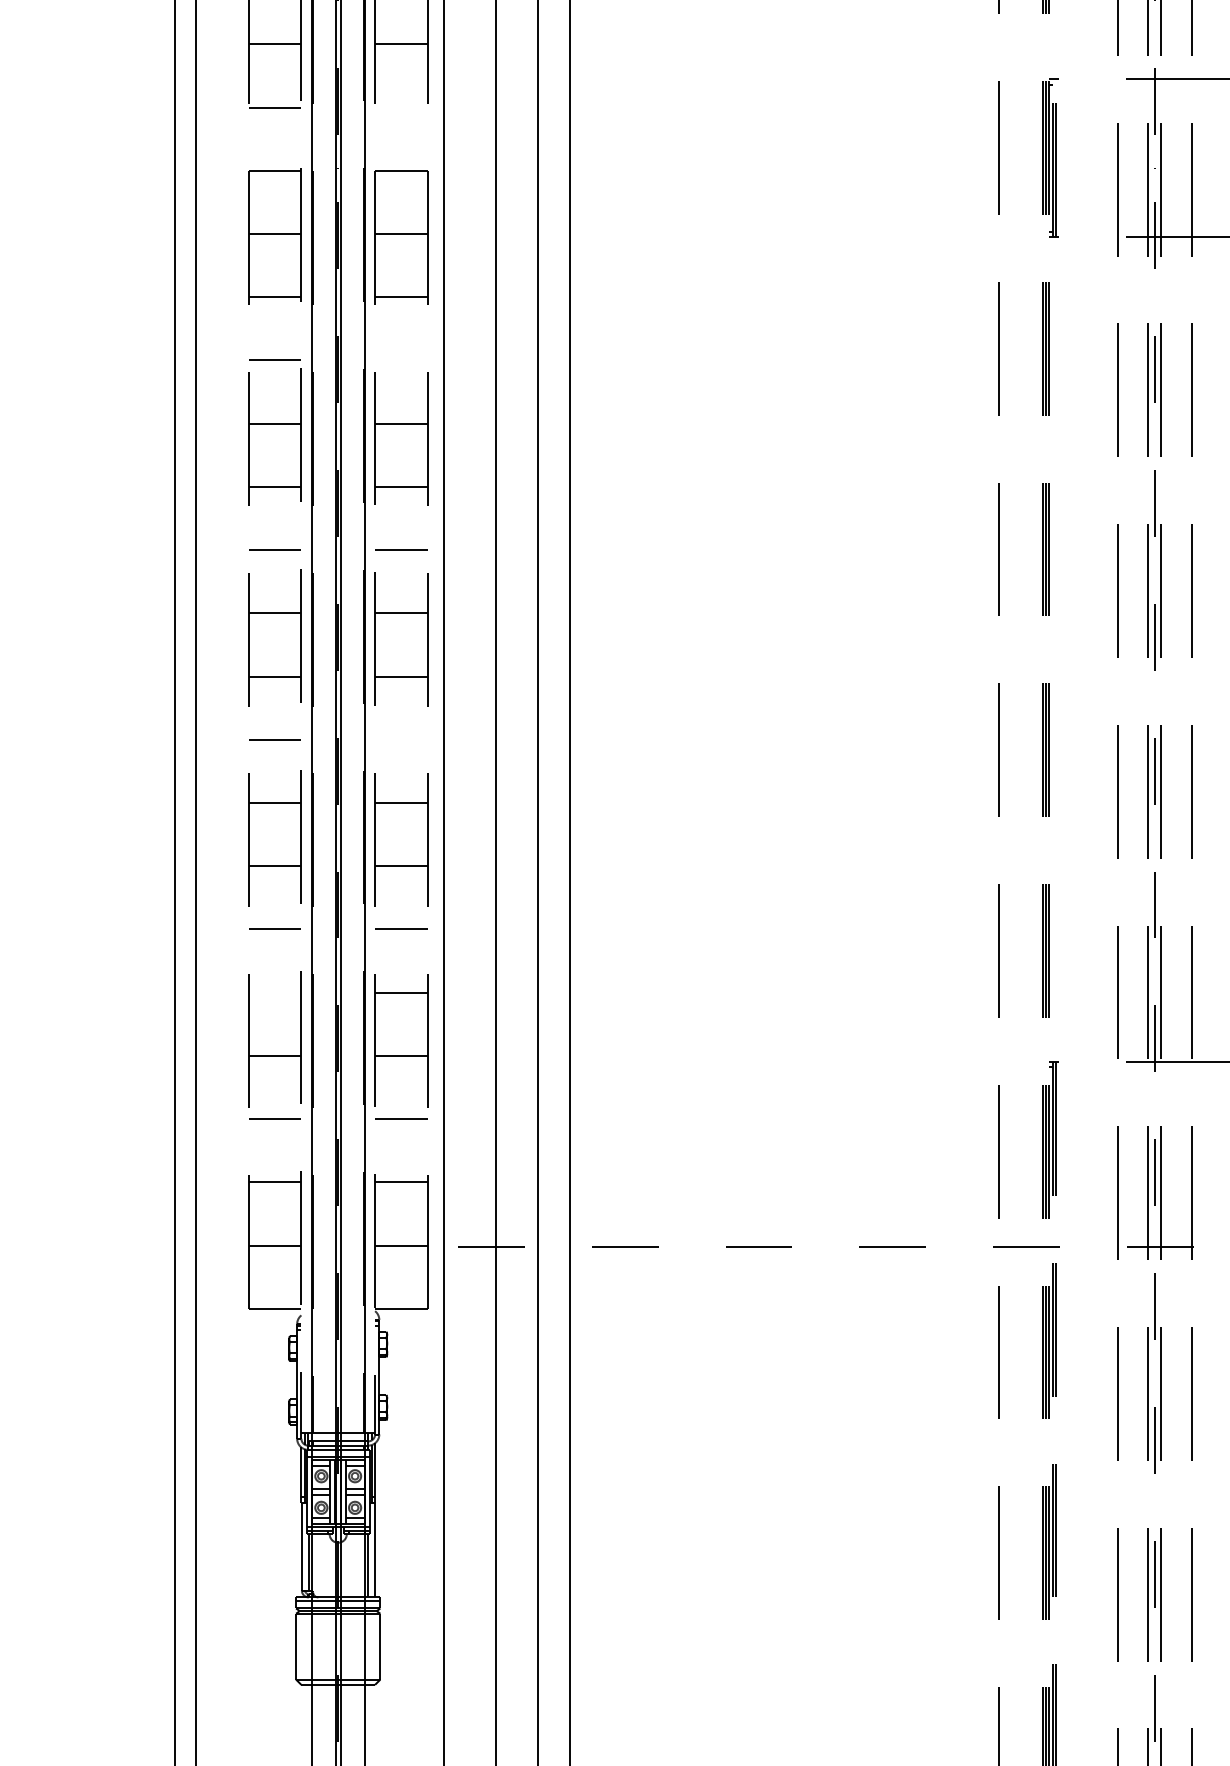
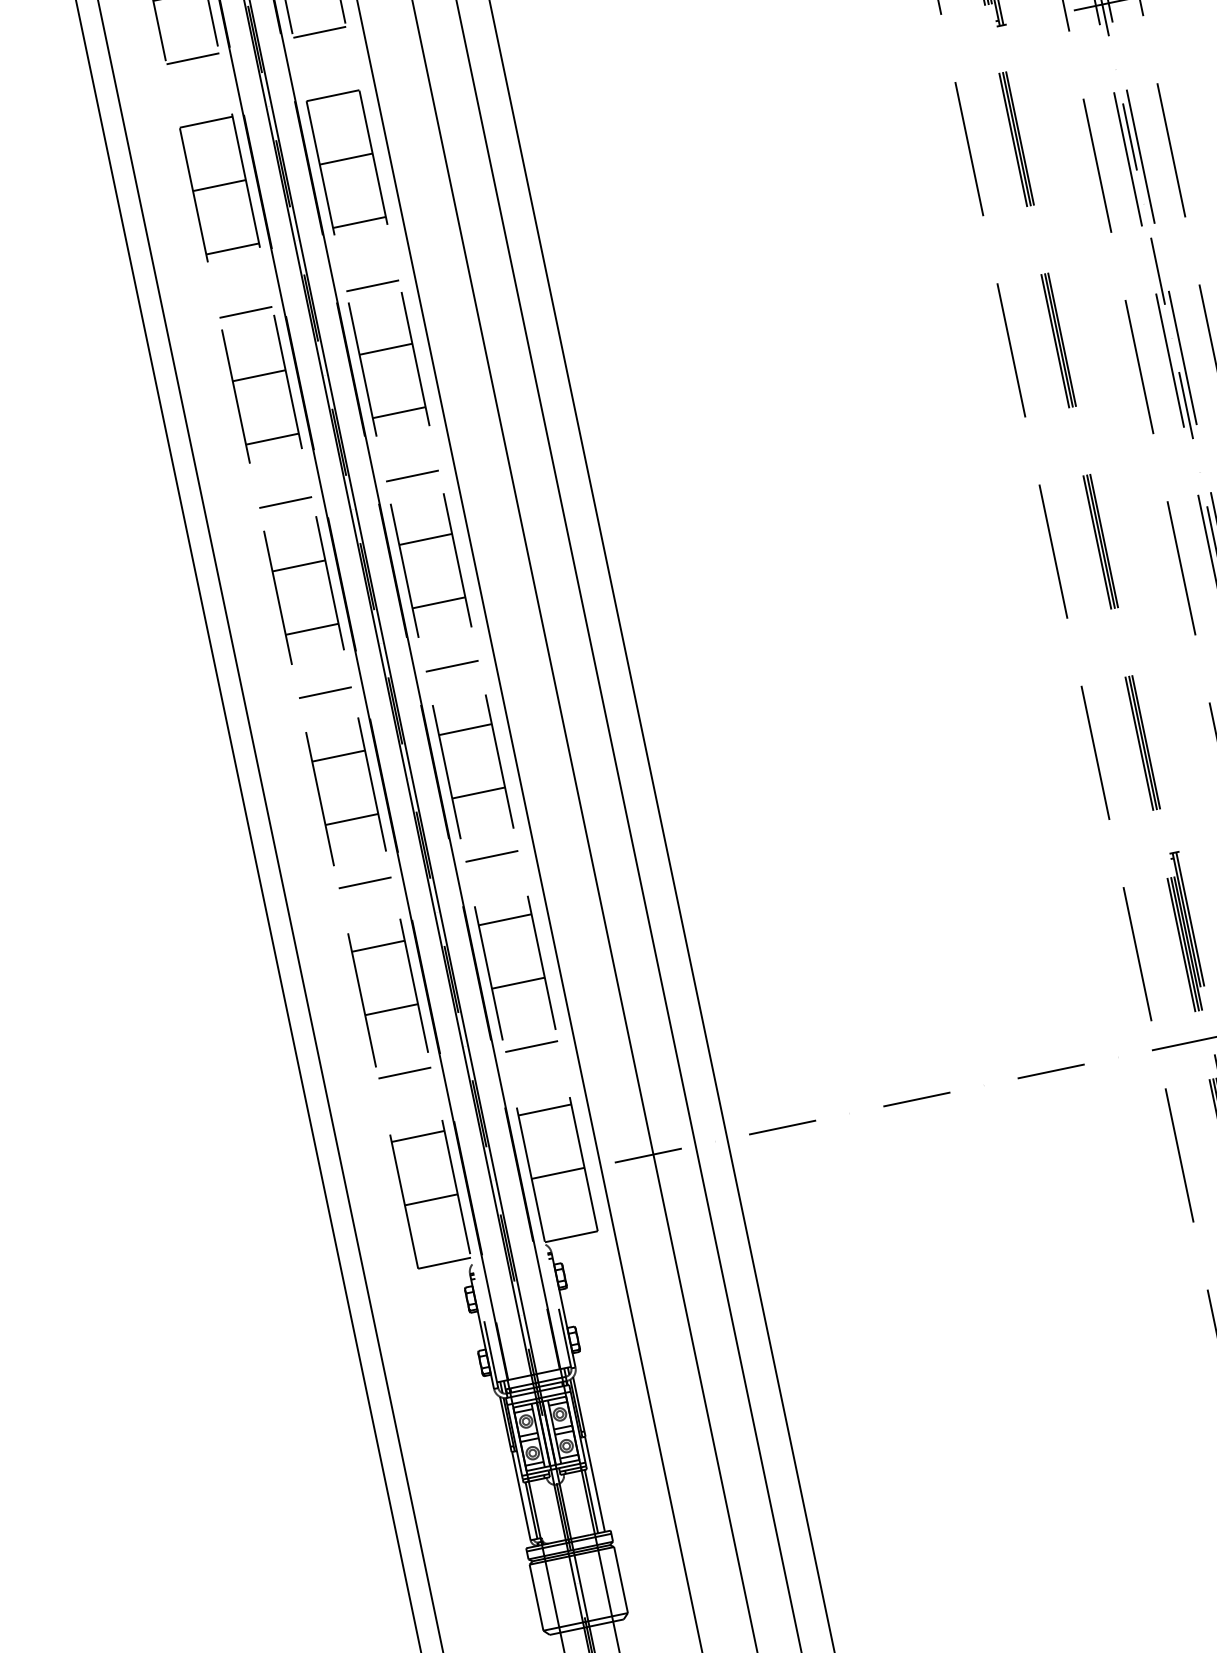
line: (401, 107) -> (319, 32), added
line: (401, 360) -> (372, 285), added
line: (401, 739) -> (452, 665), added
line: (274, 992) -> (377, 946), added

